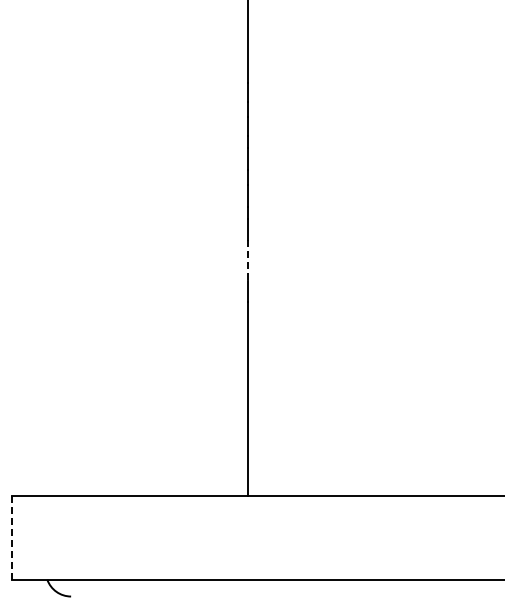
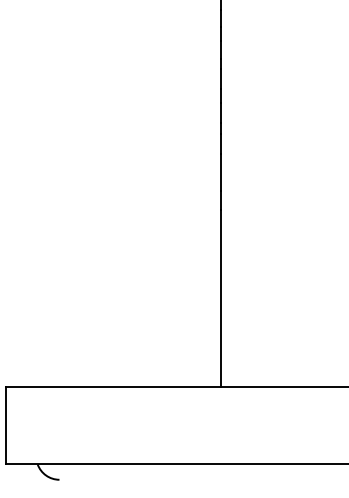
line: (247, 260) -> (220, 172), dashed -> solid
line: (12, 538) -> (5, 426), dashed -> solid

